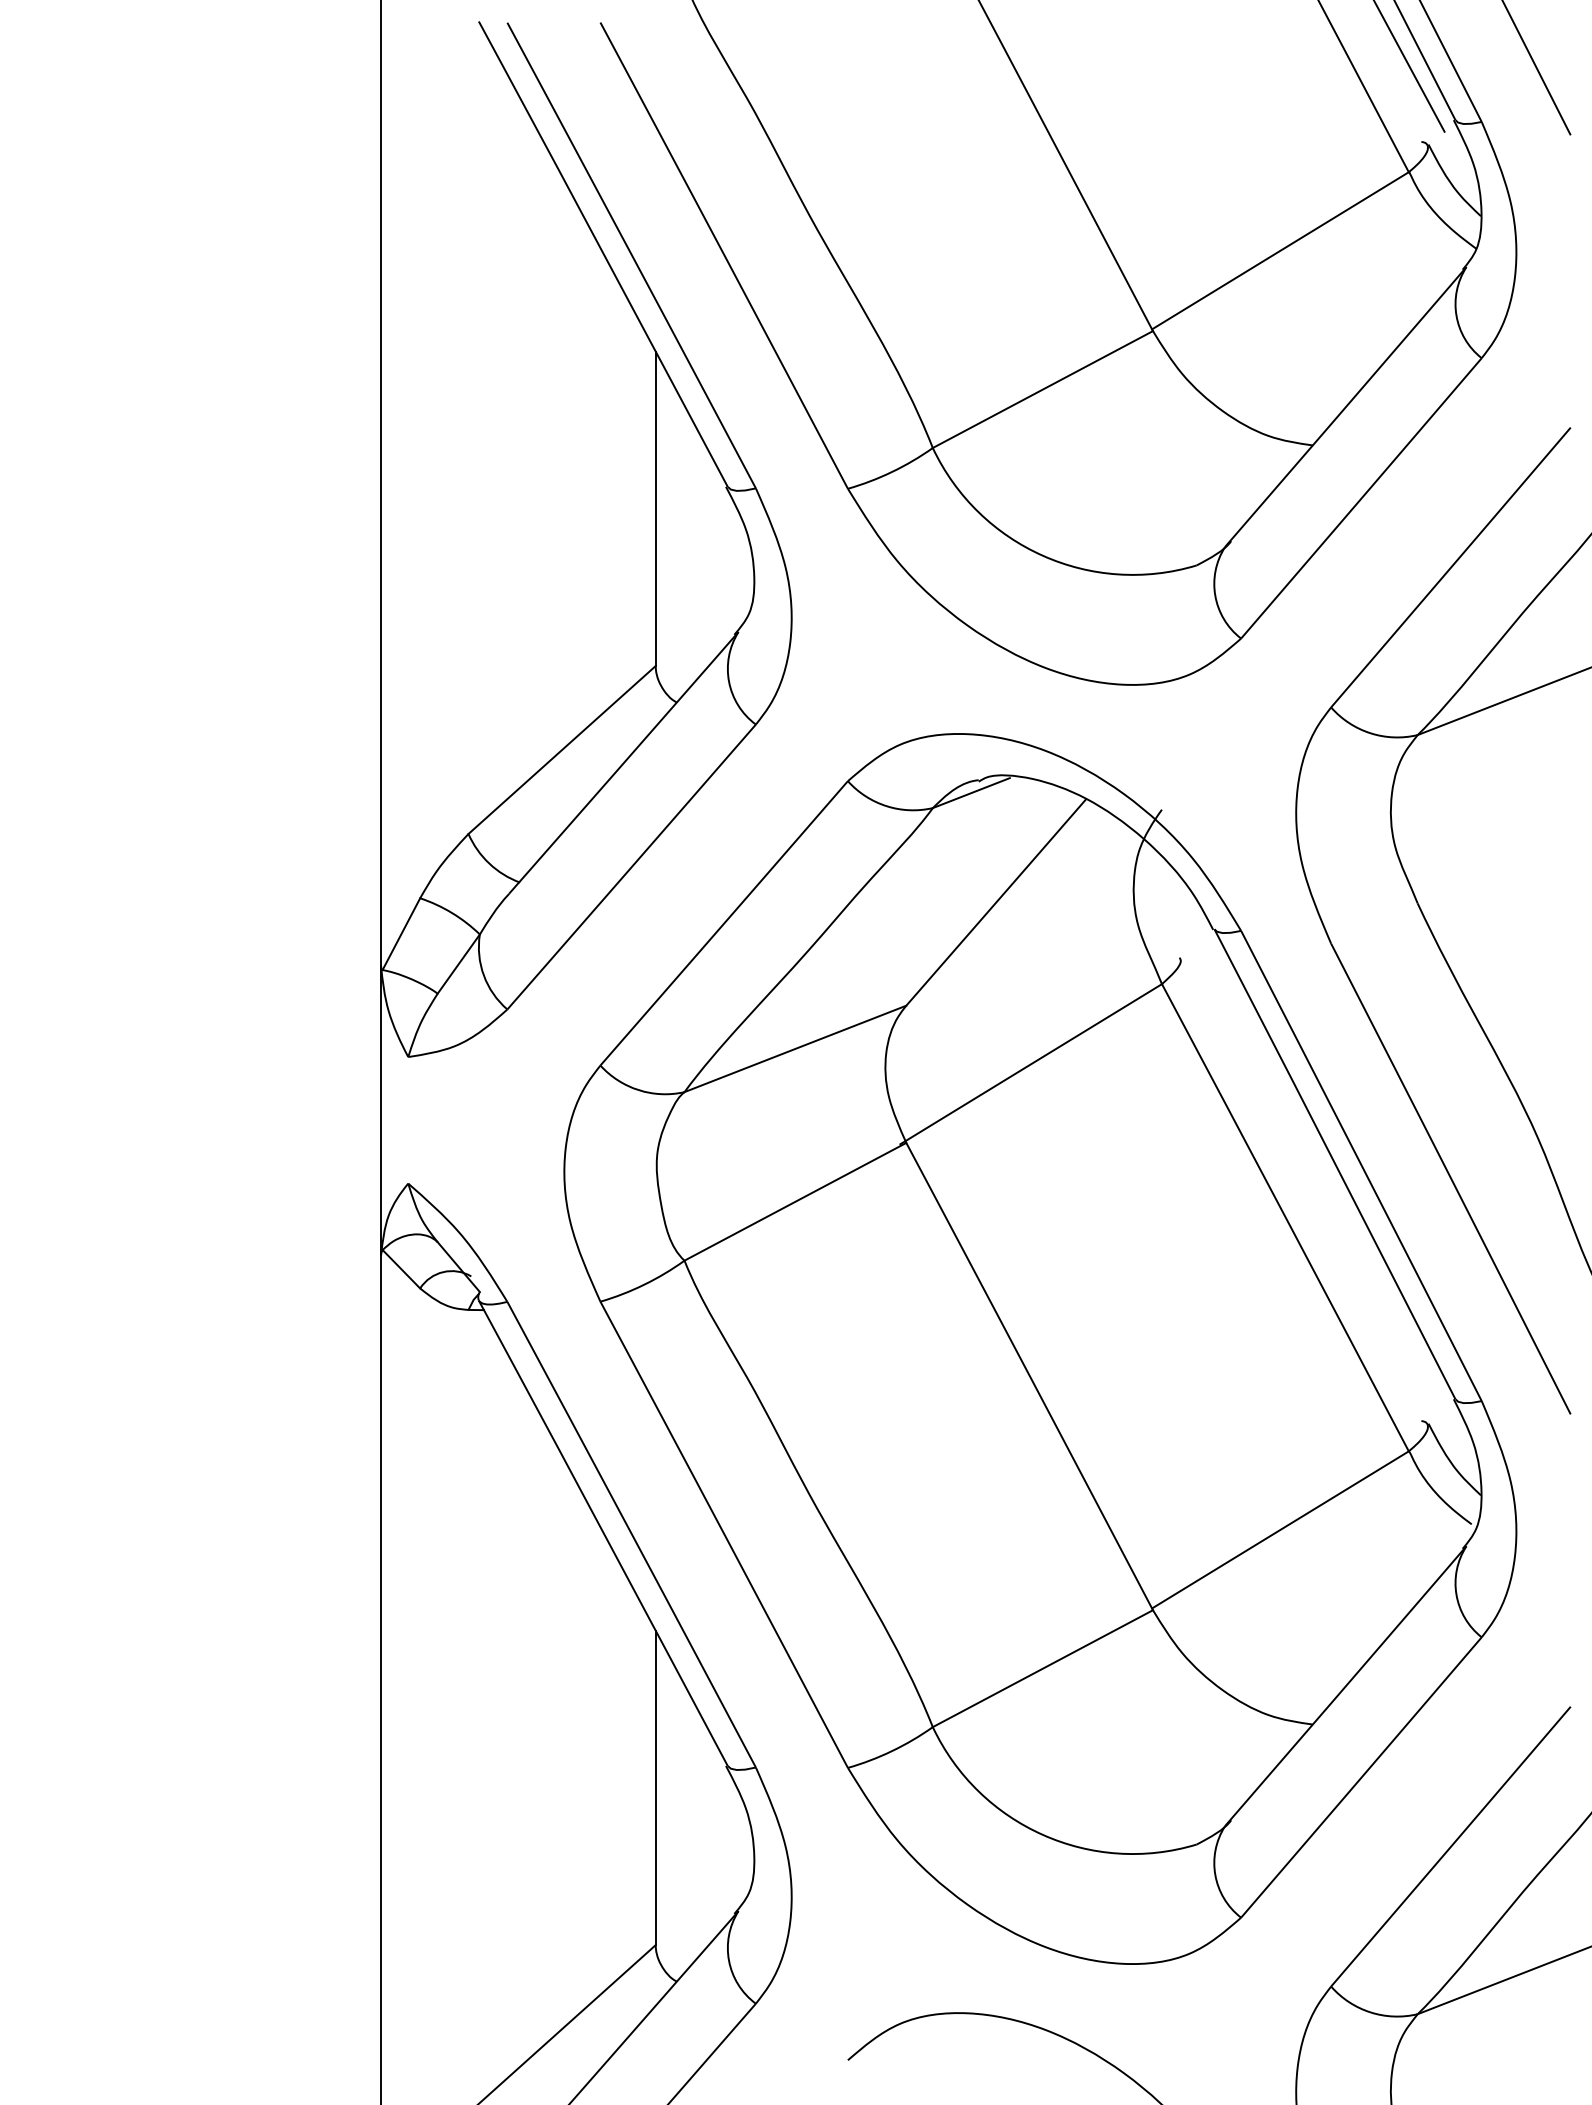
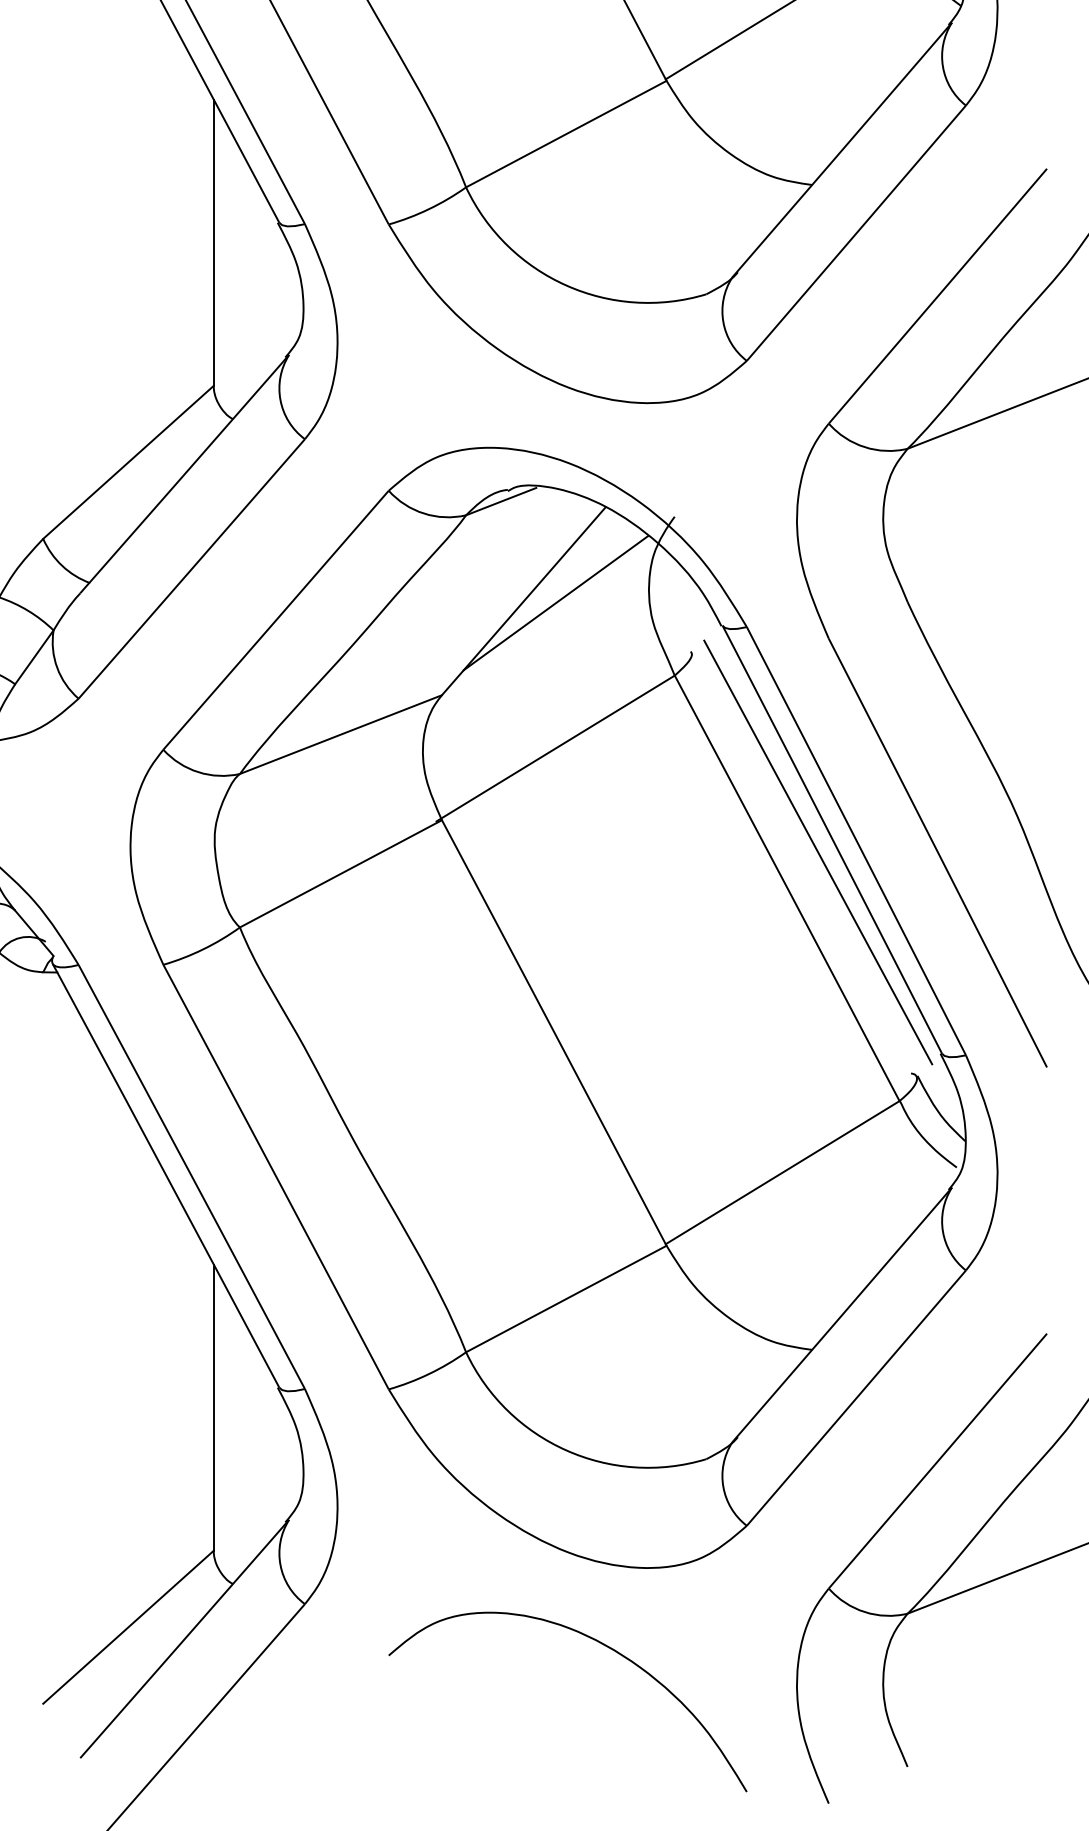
line: (1031, 904) -> (555, 603), added
line: (1319, 1177) -> (818, 851), added

